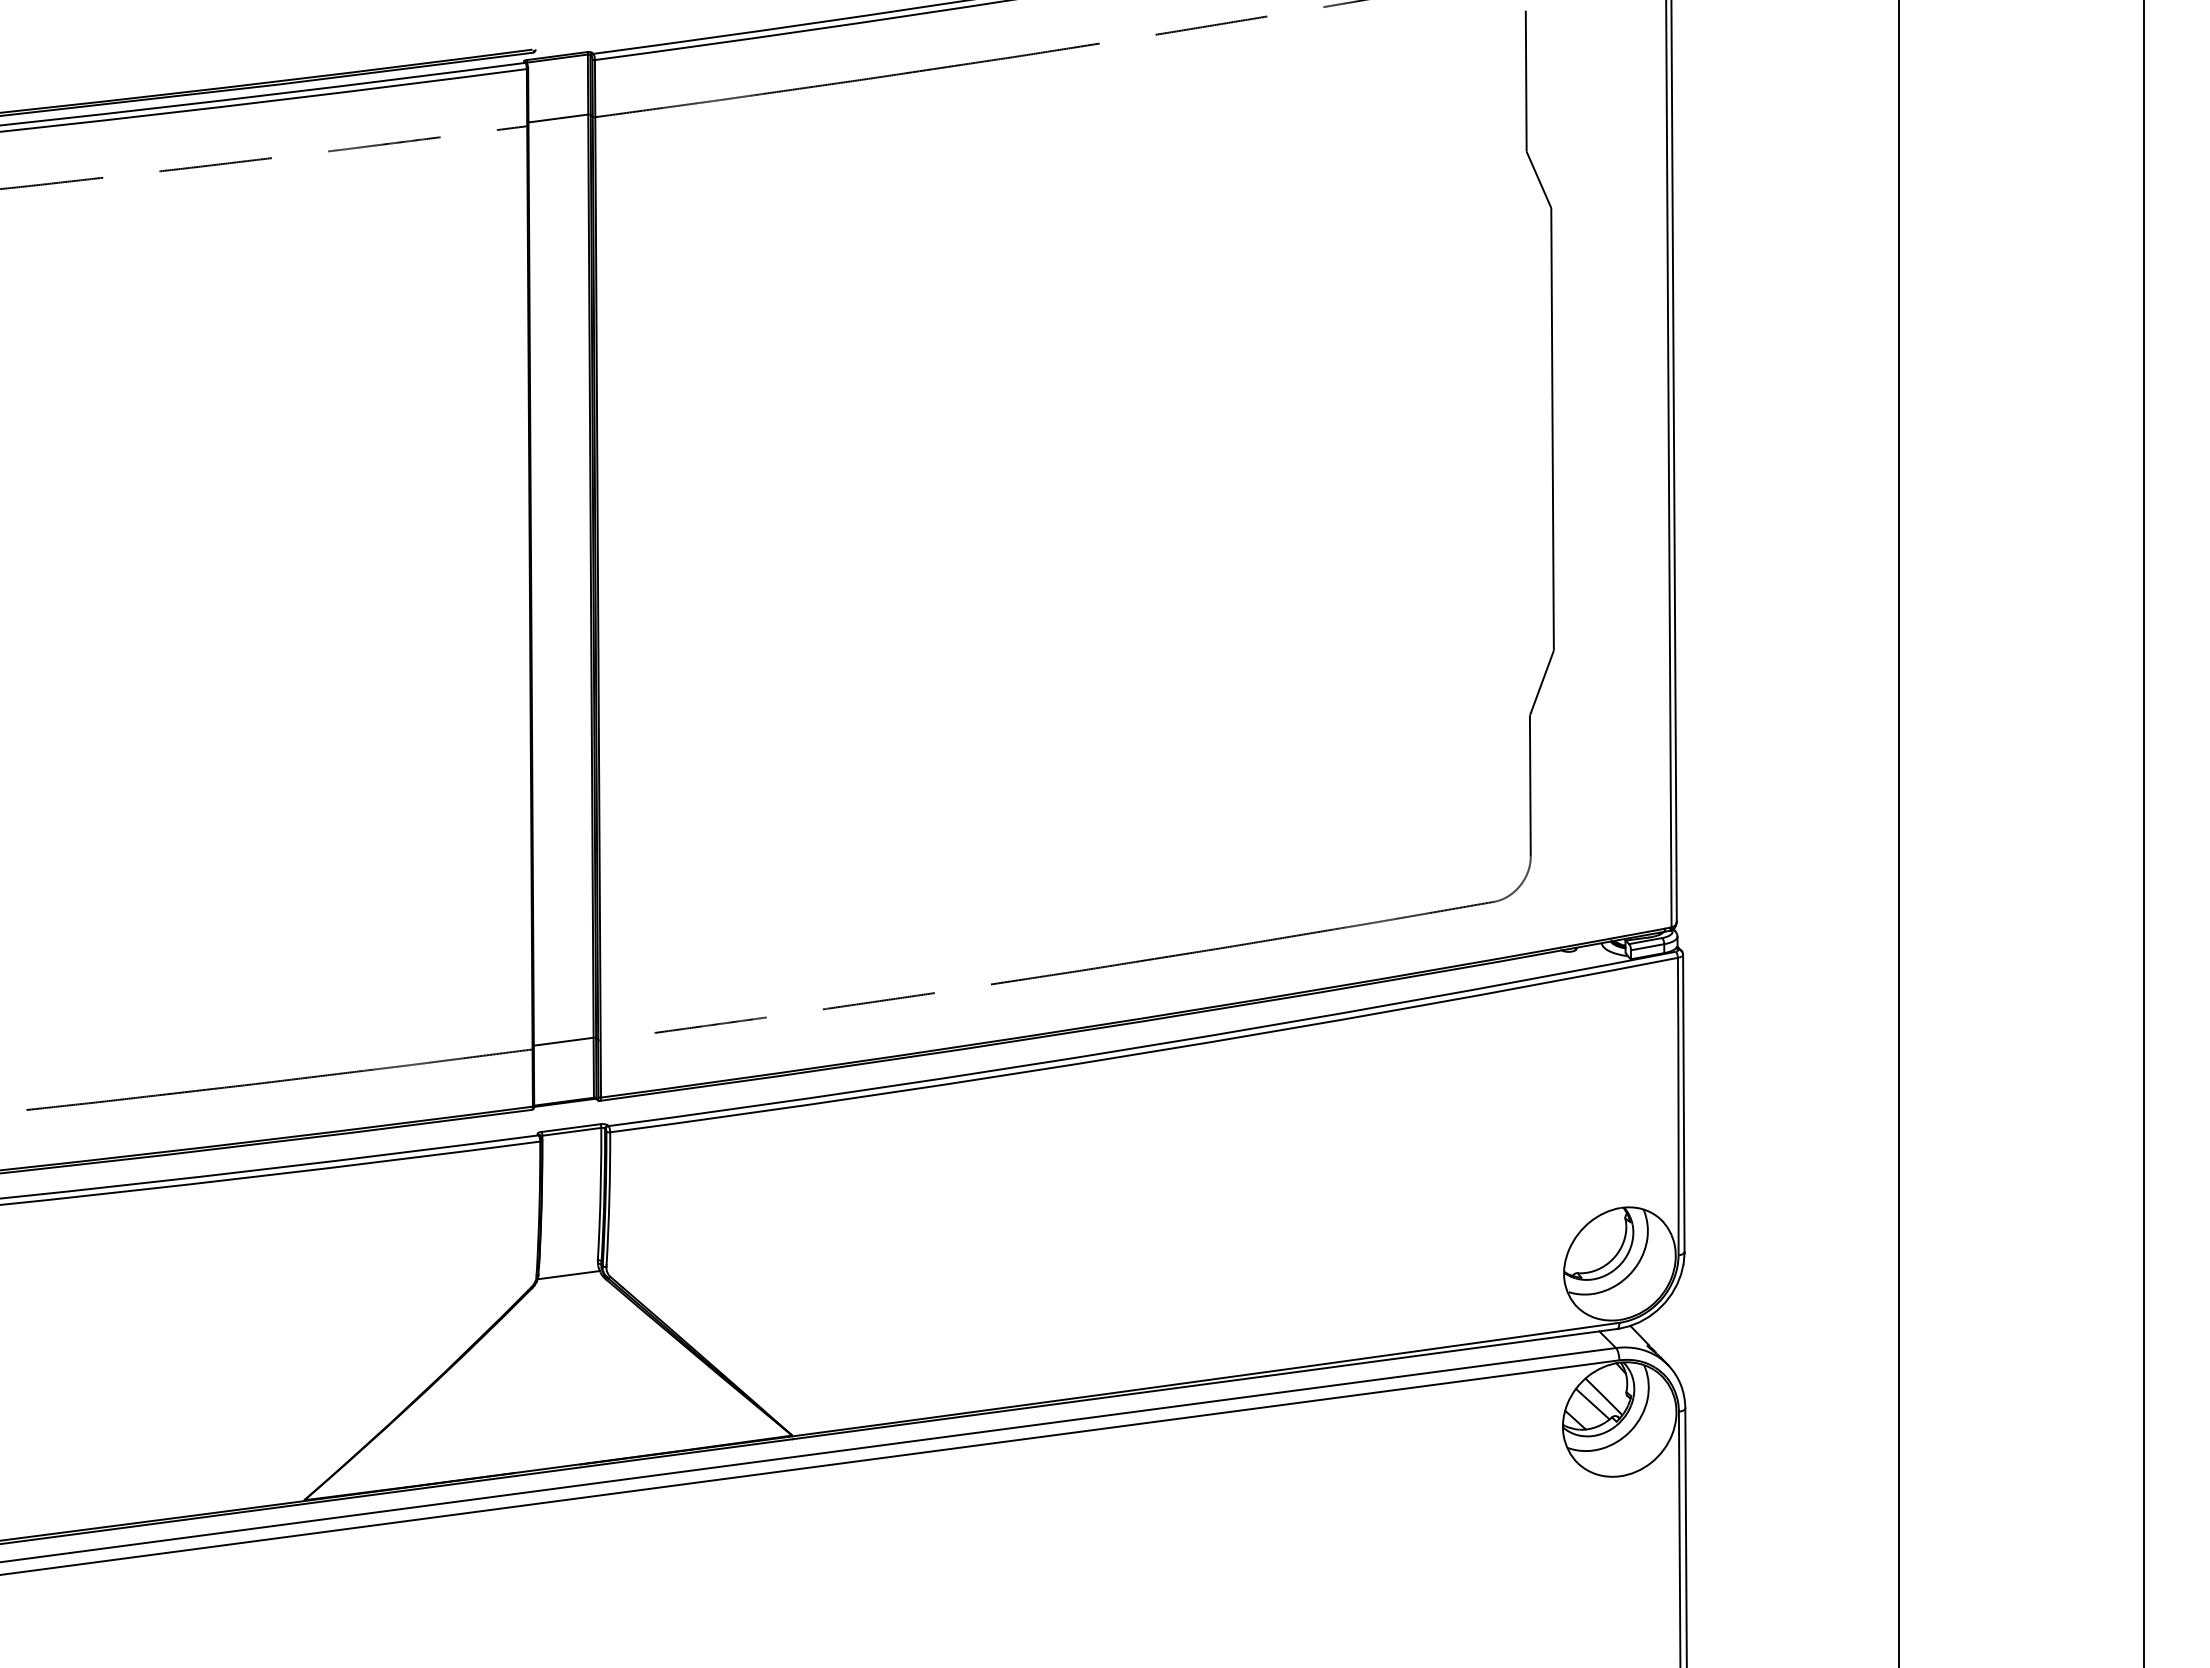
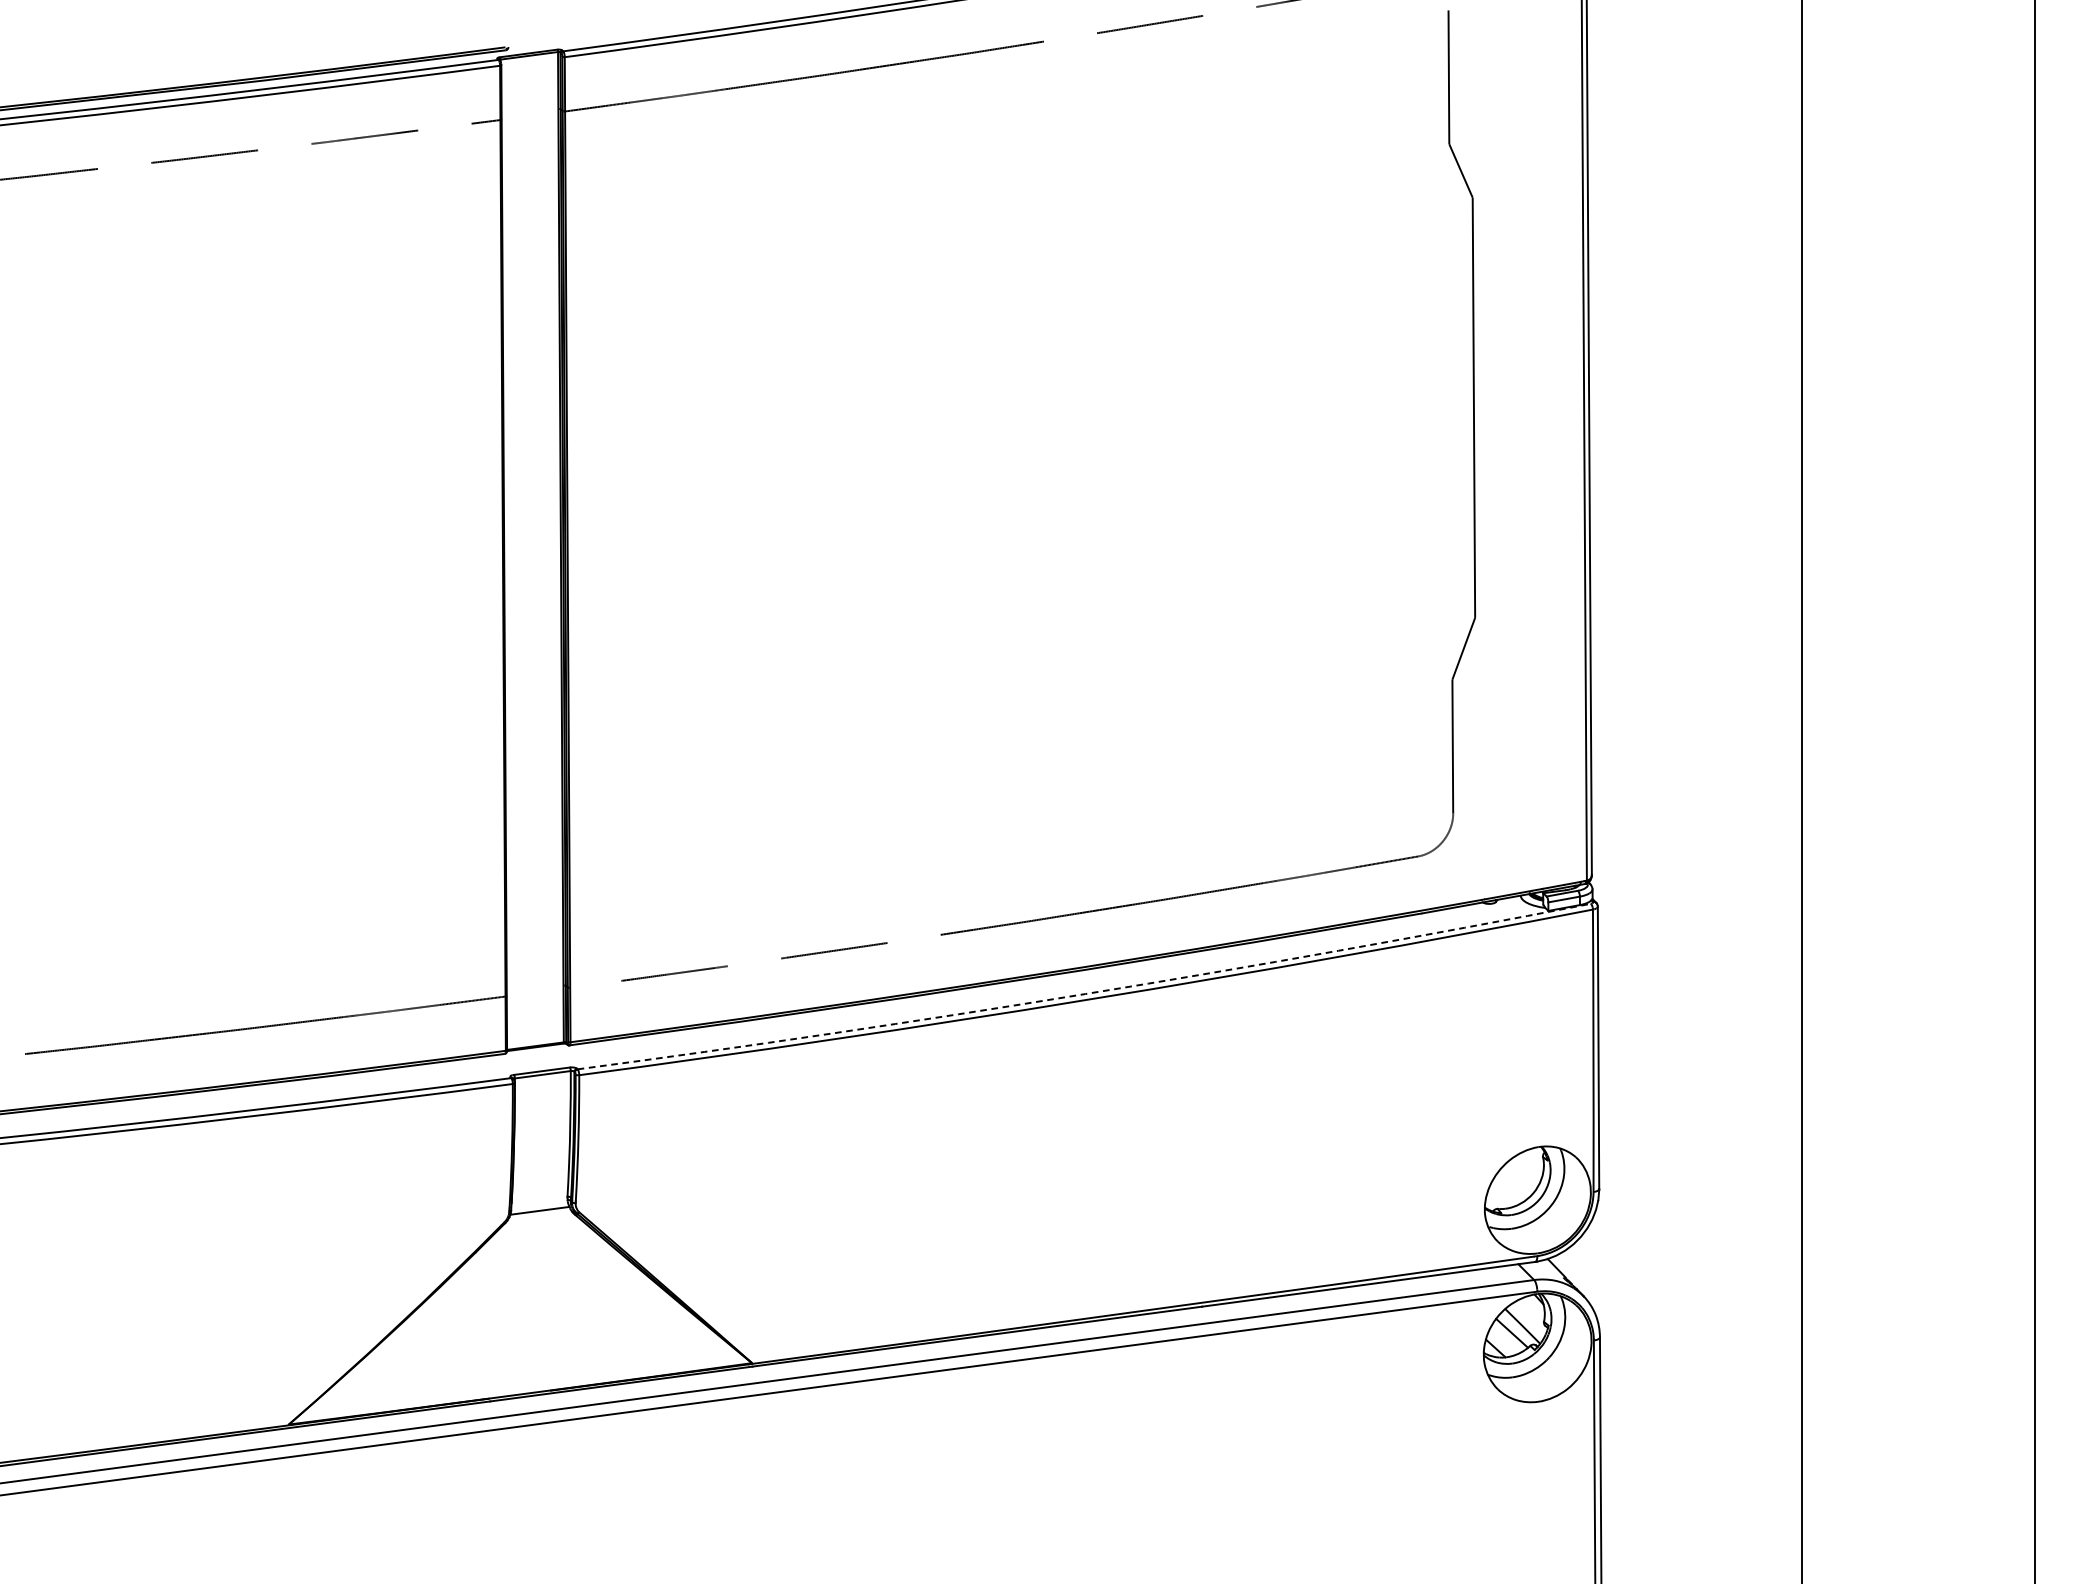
line: (558, 118) -> (530, 112), removed
line: (563, 1041) -> (534, 989), removed
arc: (1143, 1046) -> (1085, 993), solid -> dashed

